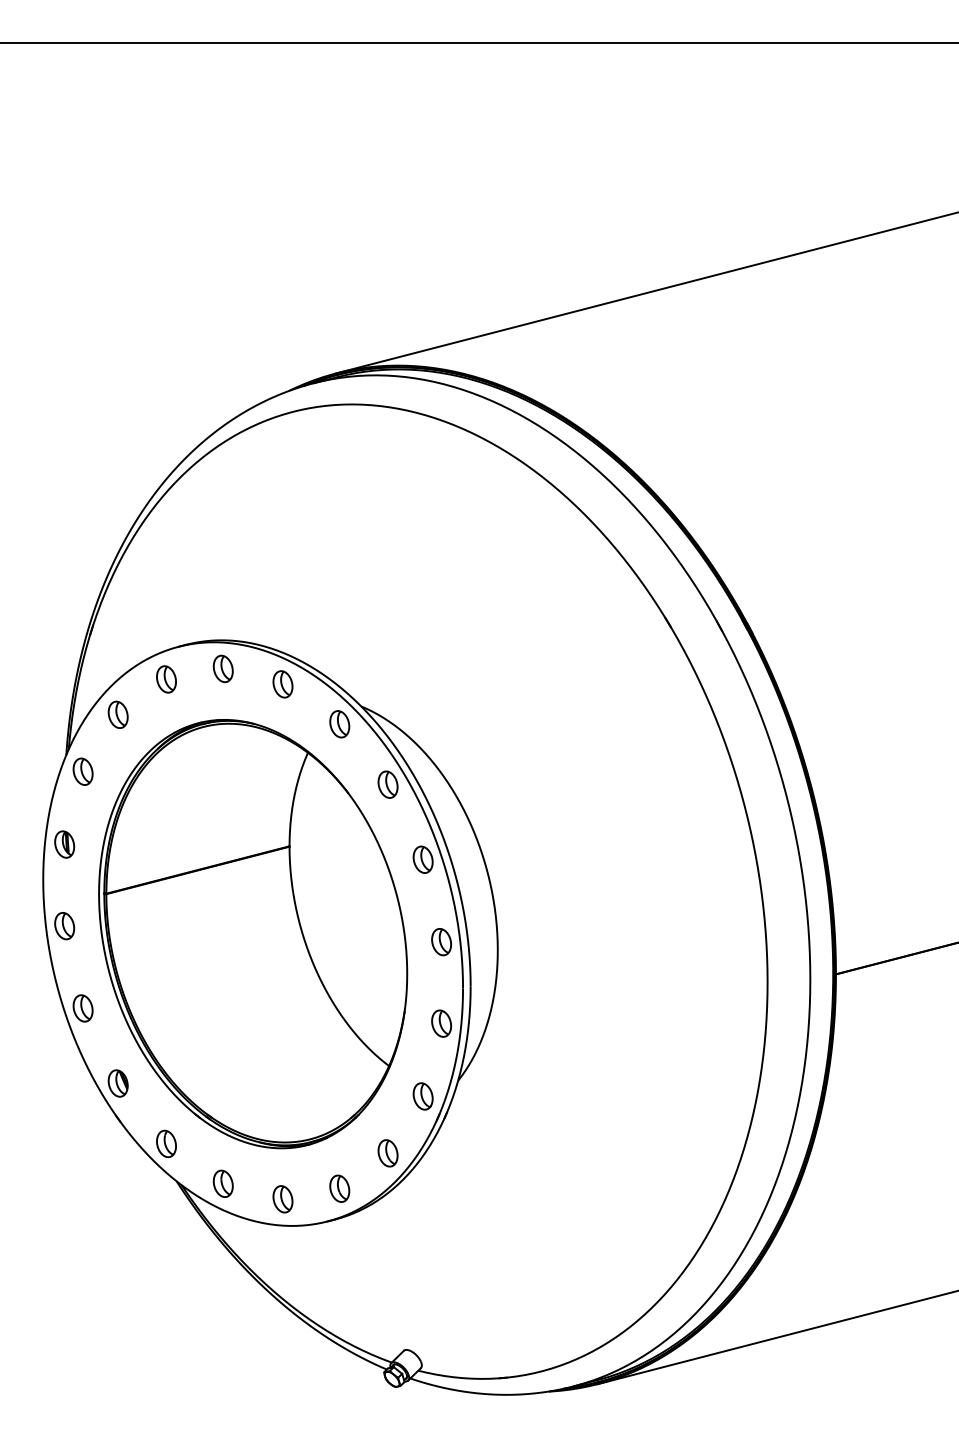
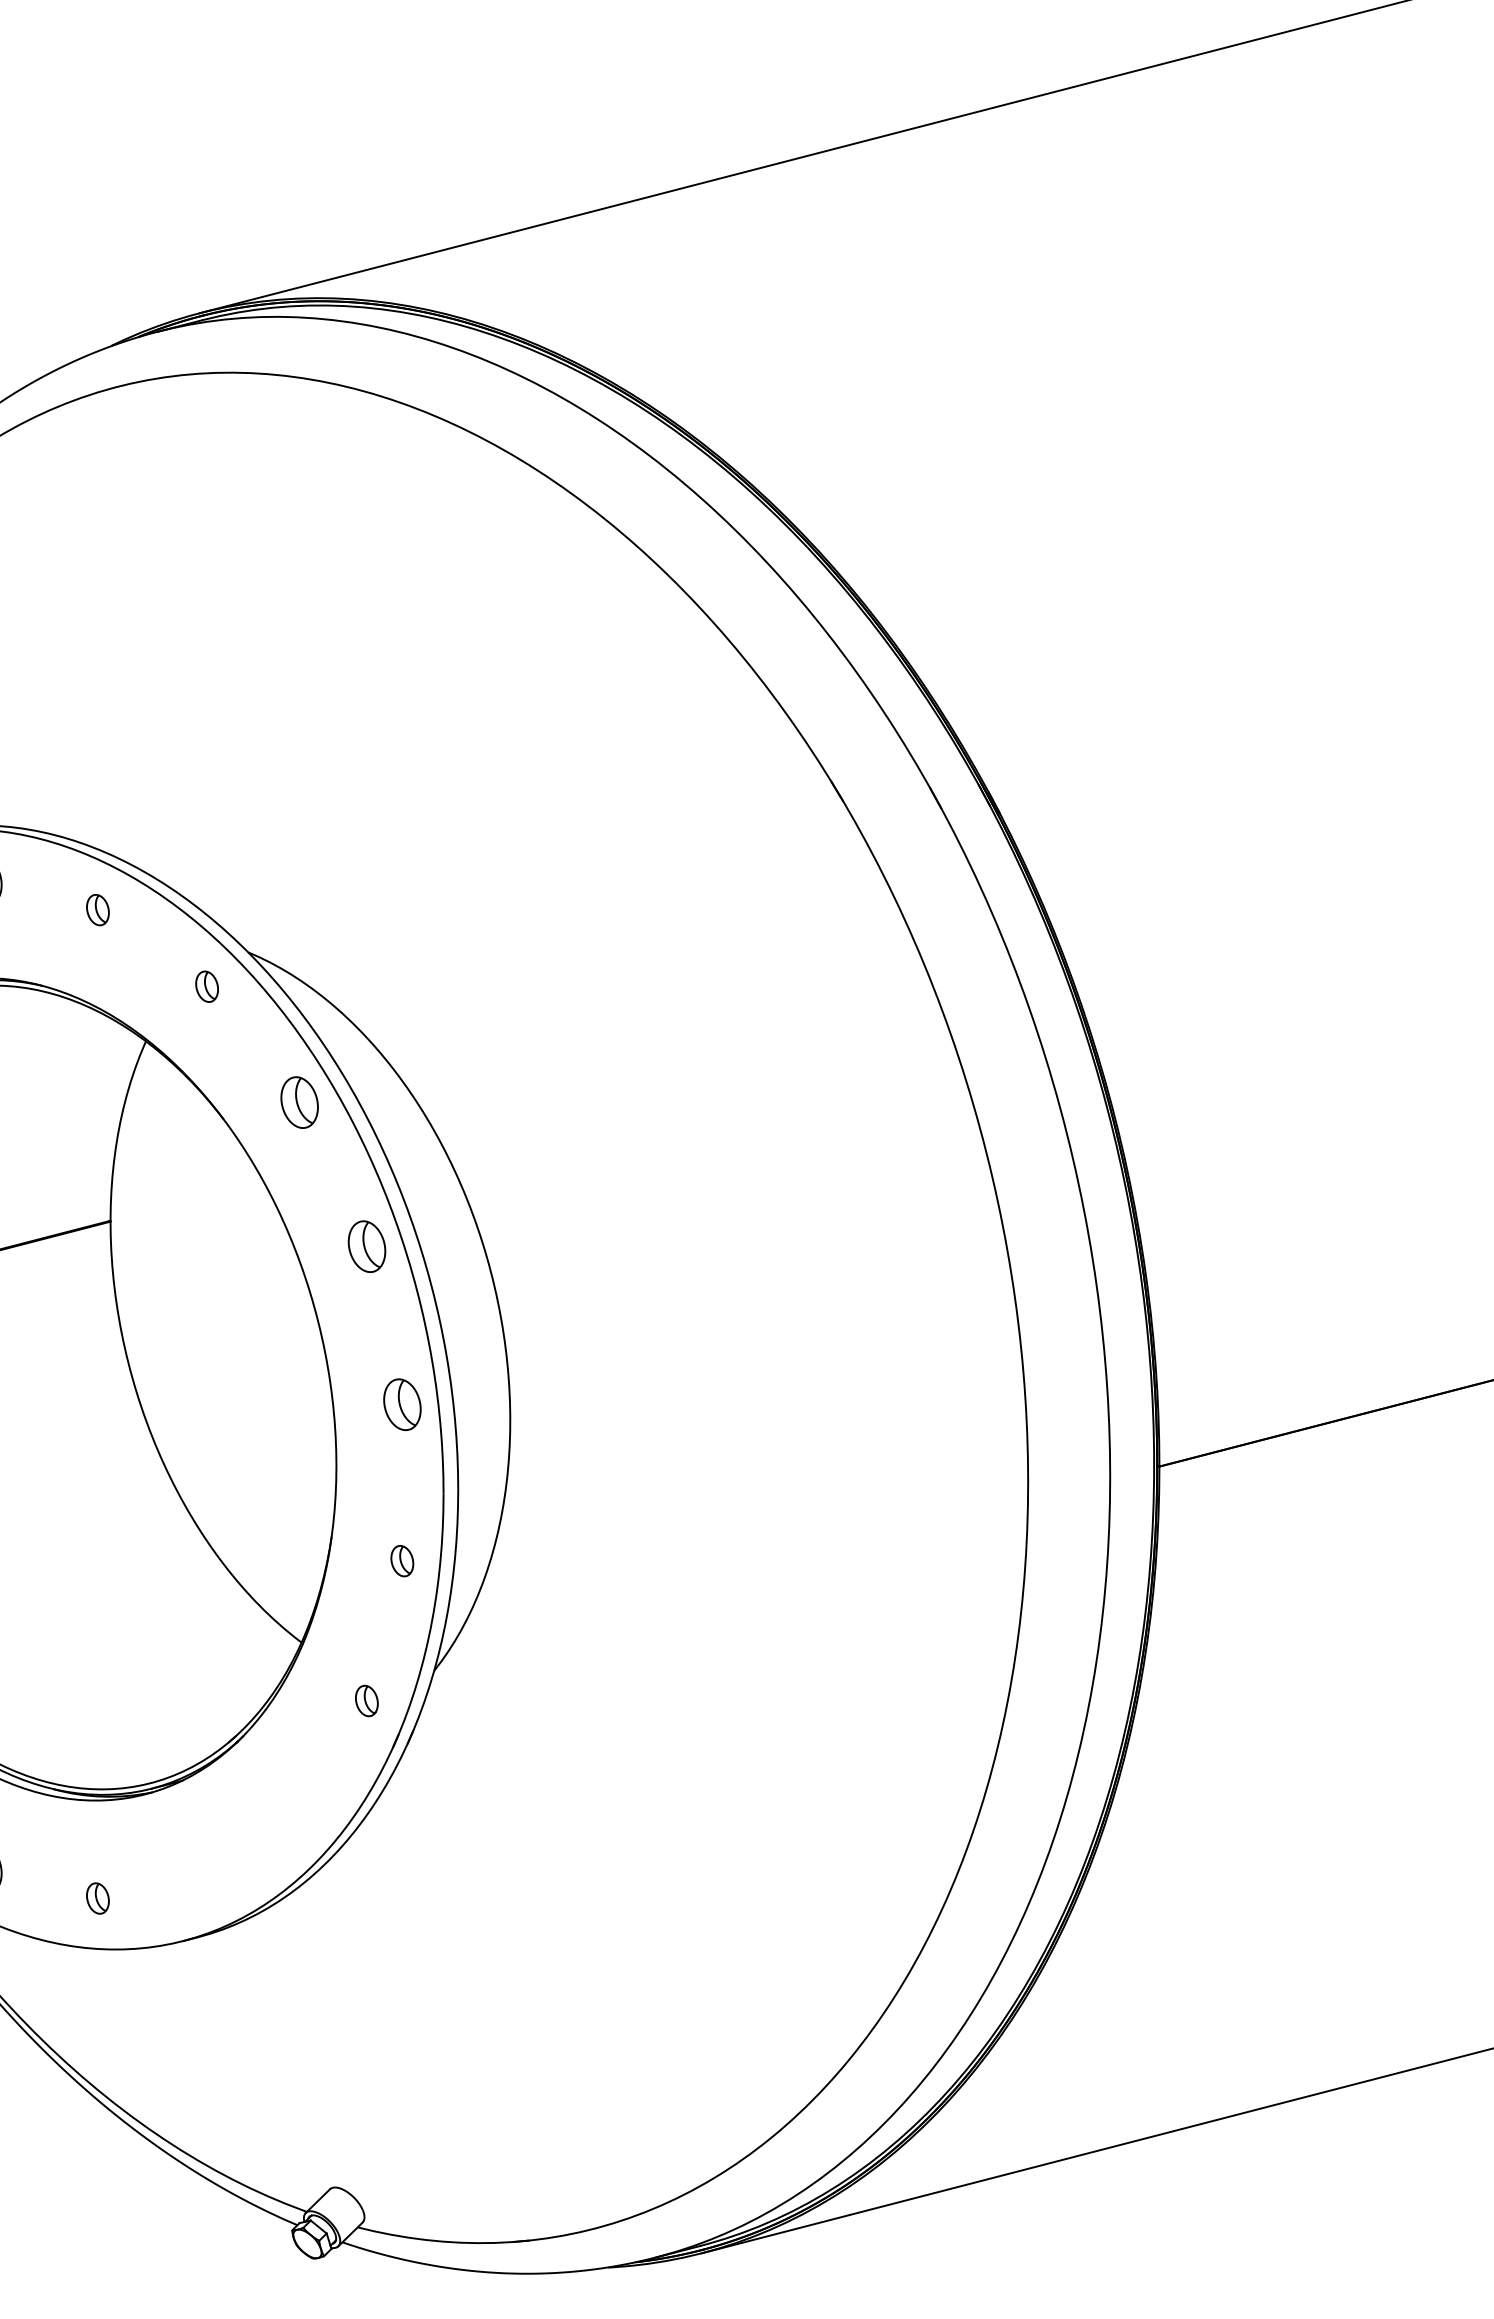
part: (282, 684) -> (97, 910), size x0.6
part: (339, 724) -> (206, 987), size x0.6
part: (441, 1023) -> (402, 1560), size x0.6
part: (422, 1096) -> (365, 1701), size x0.6
part: (387, 1153) -> (298, 1810), removed
part: (339, 1188) -> (206, 1877), removed
part: (282, 1199) -> (97, 1898), size x0.6

